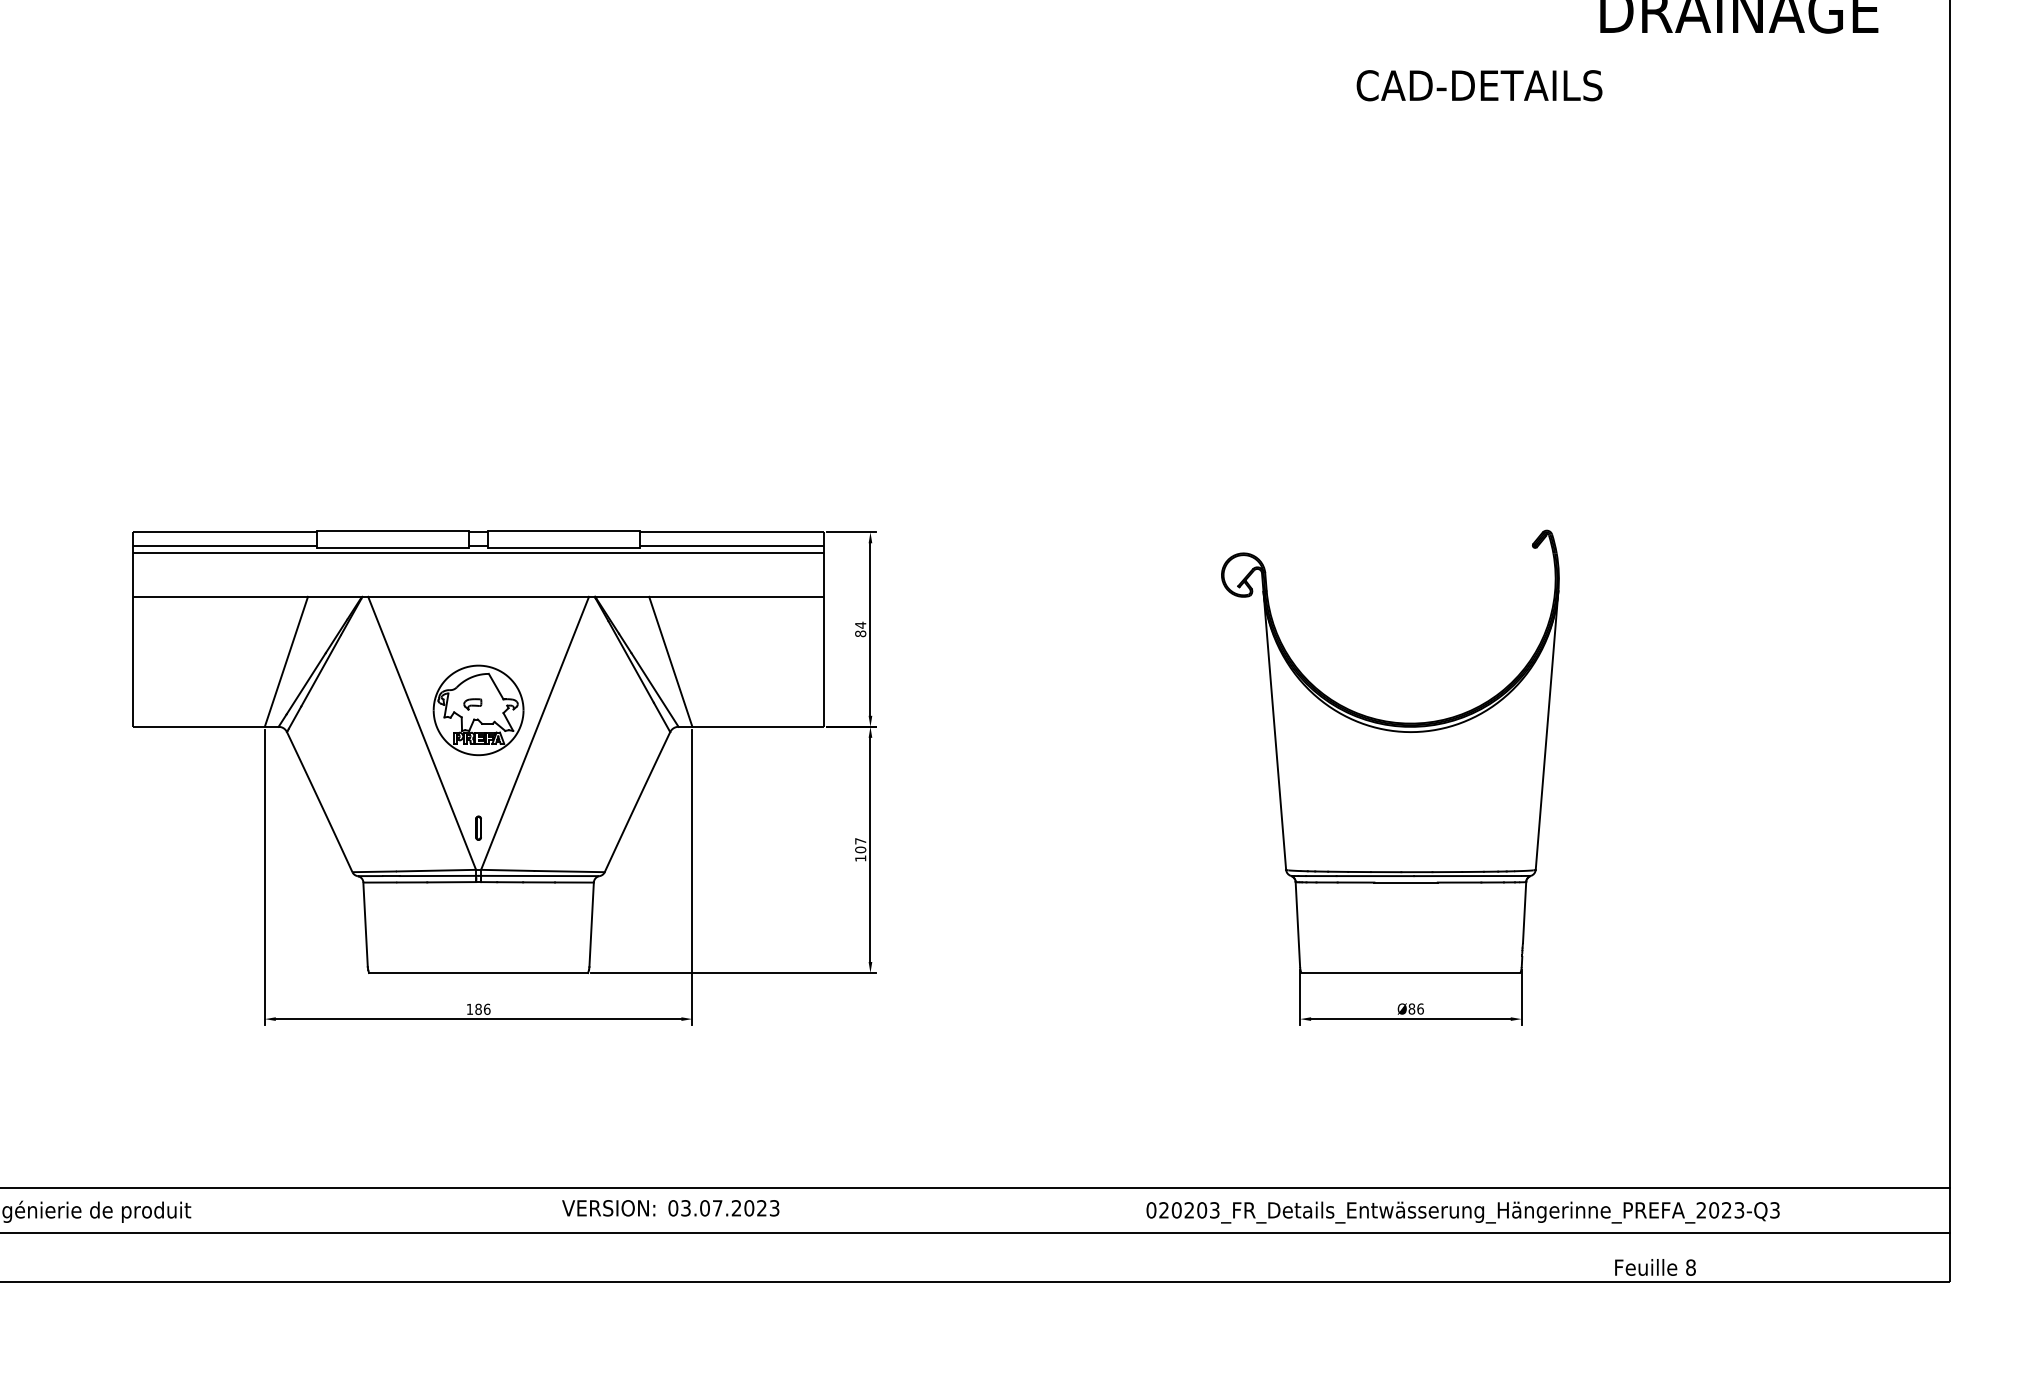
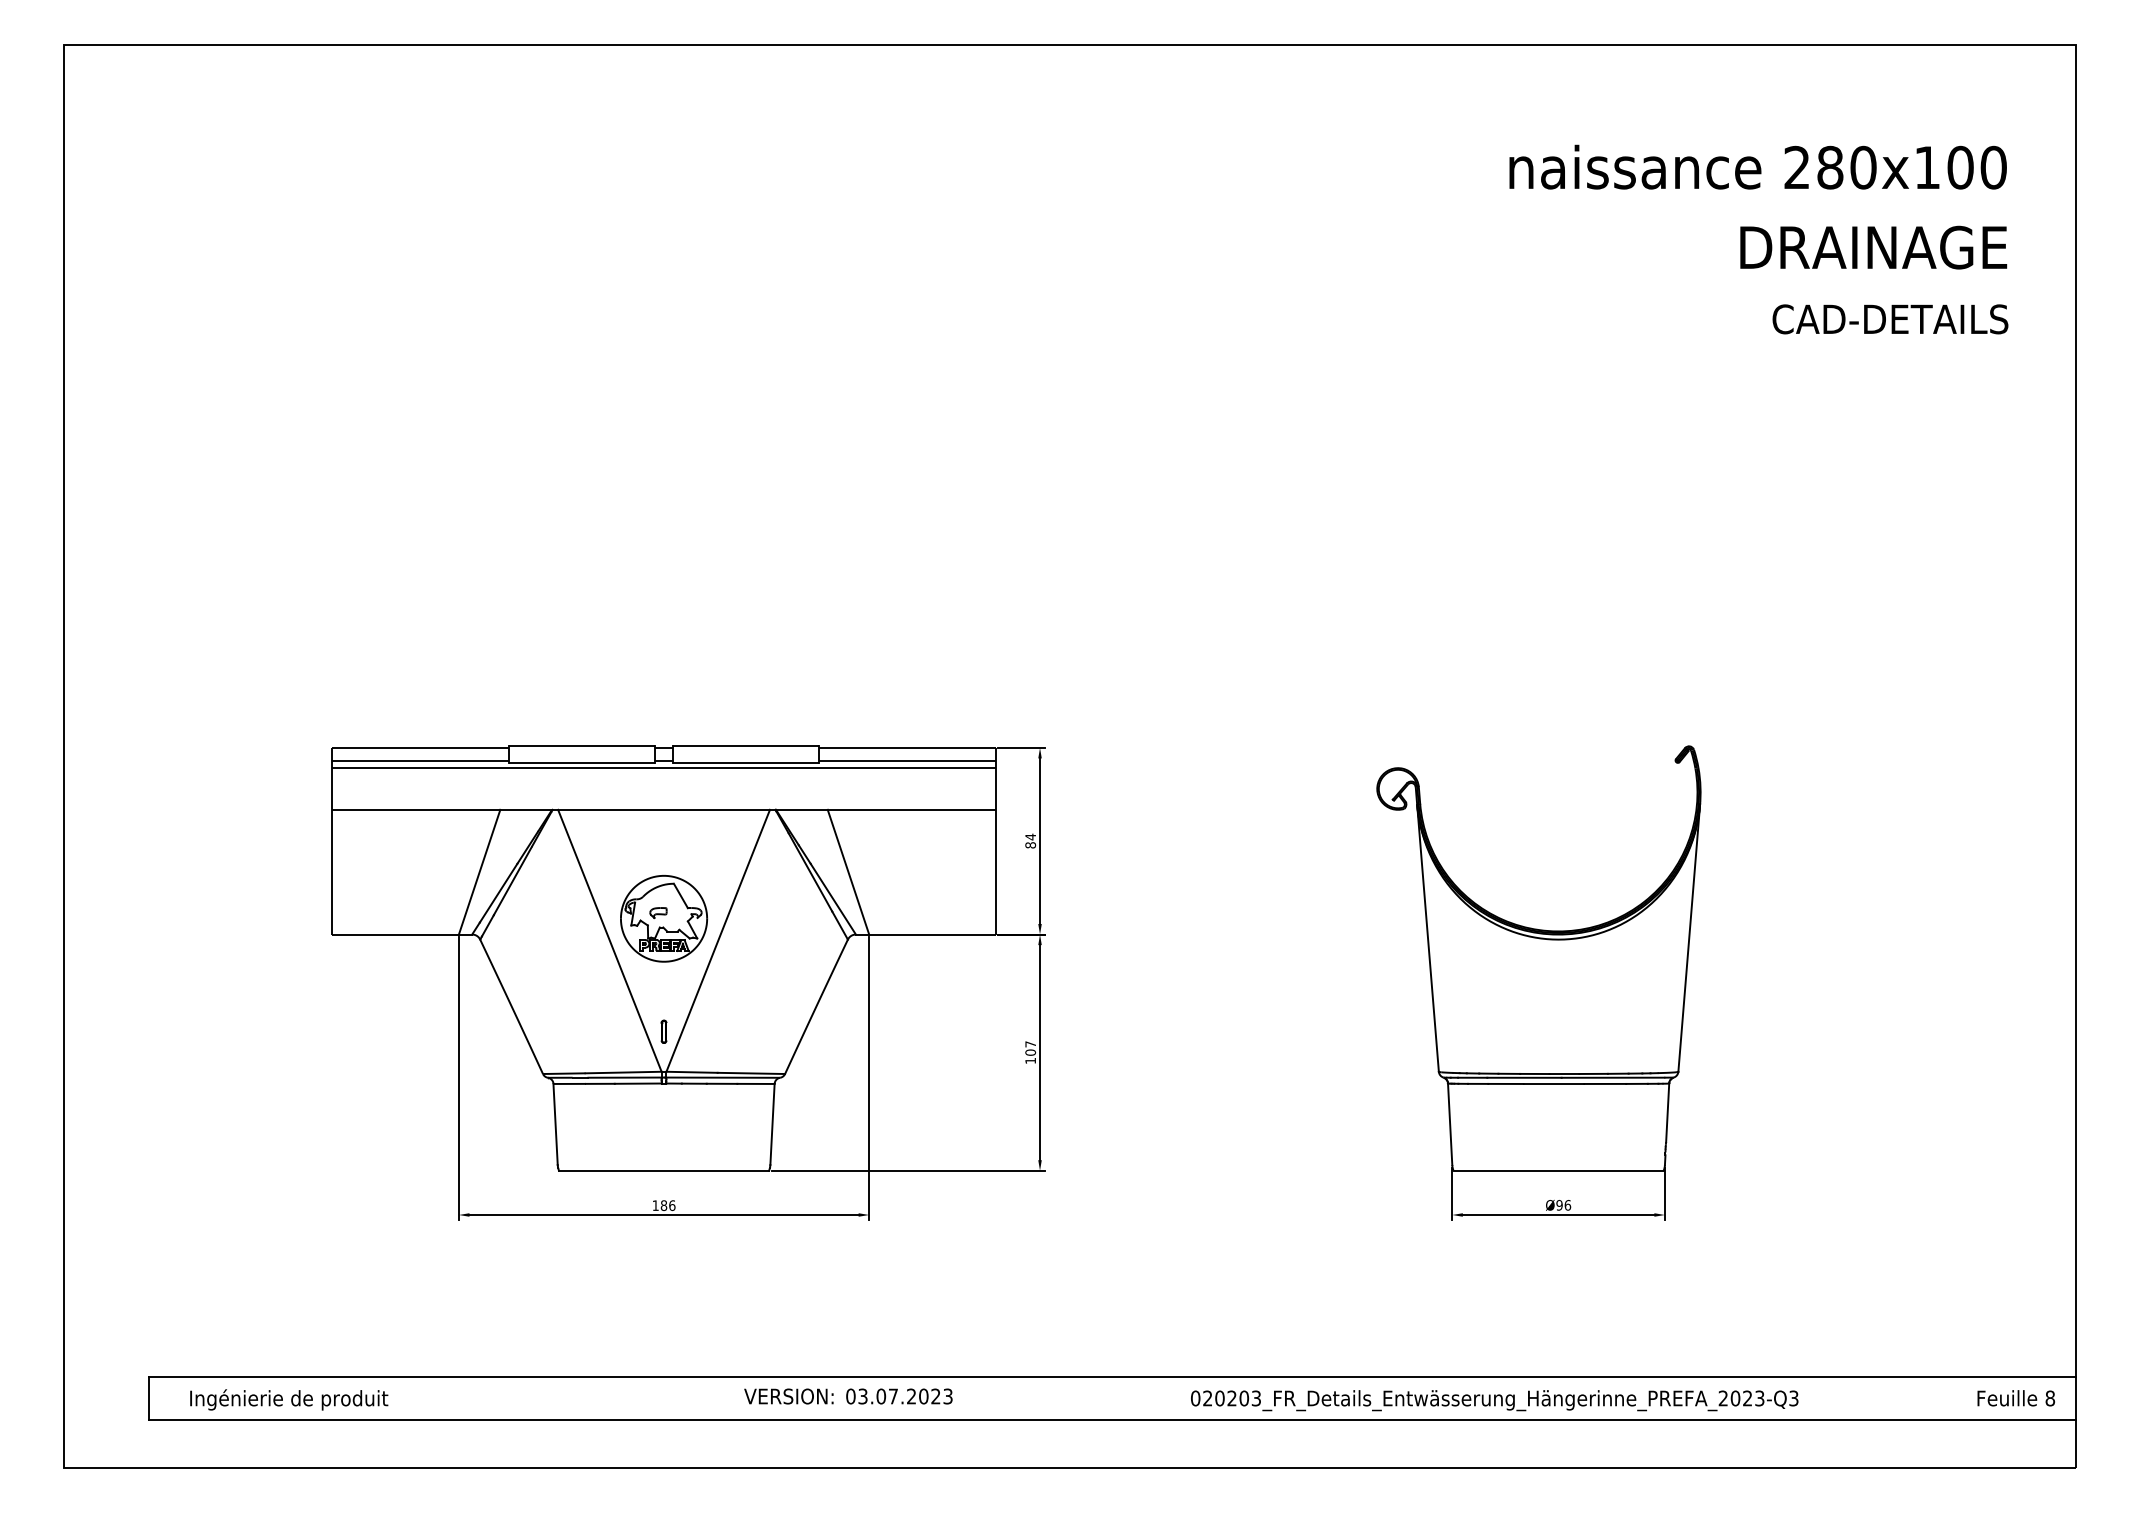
text: (1479, 85) -> (1890, 319), moved
text: (1411, 1009) -> (1559, 1205), Ø86 -> Ø96
text: (1462, 1212) -> (1494, 1400), moved
text: (1654, 1267) -> (2015, 1398), moved

